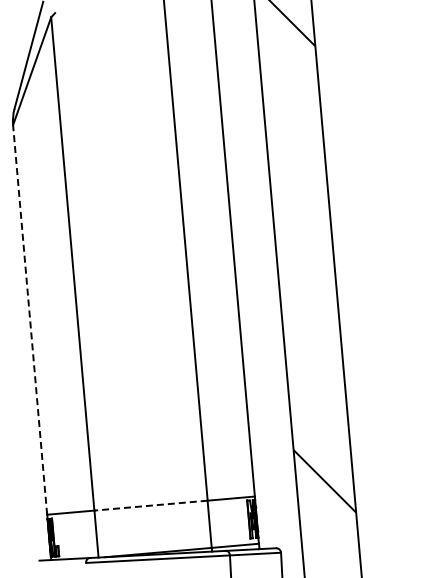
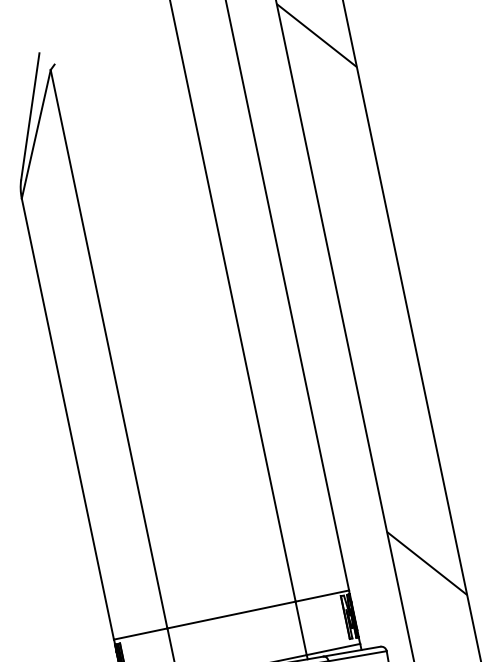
line: (30, 319) -> (68, 418), dashed -> solid
line: (151, 505) -> (232, 614), dashed -> solid

